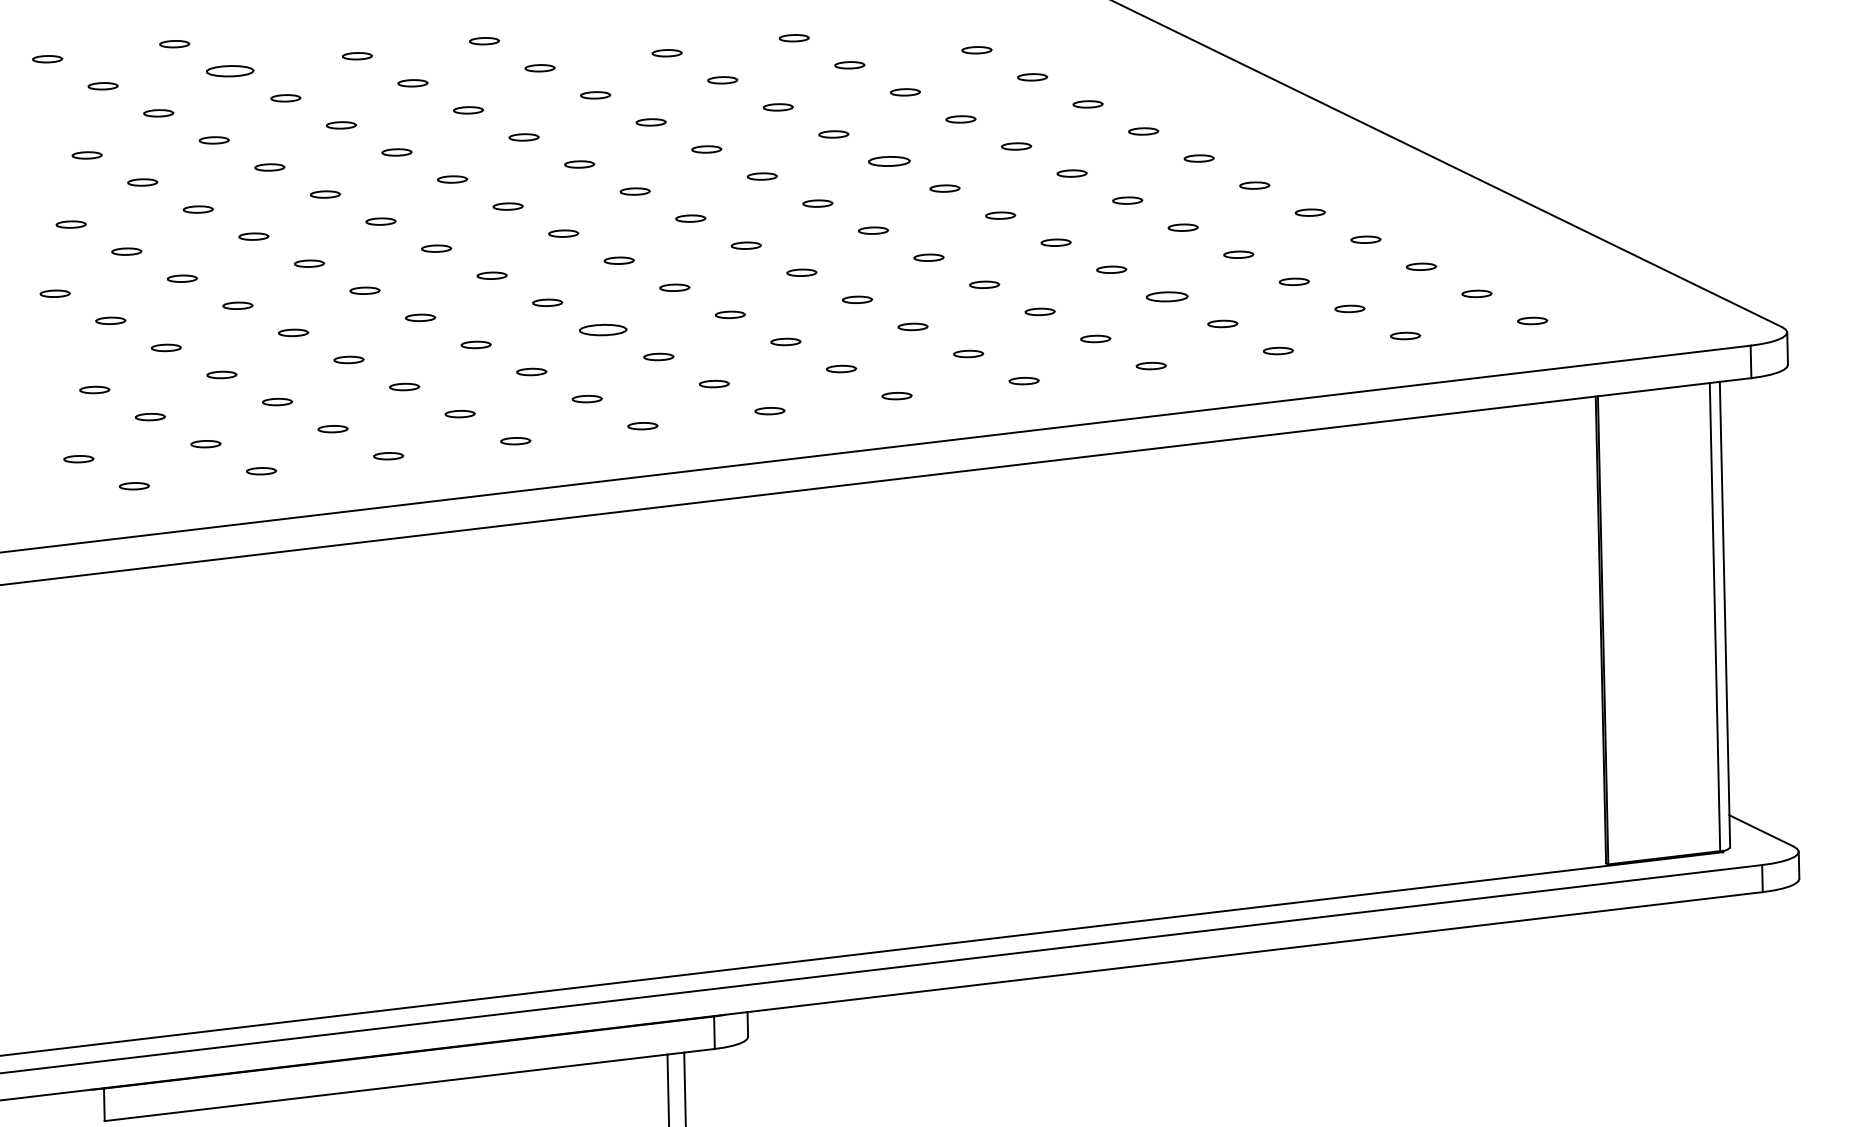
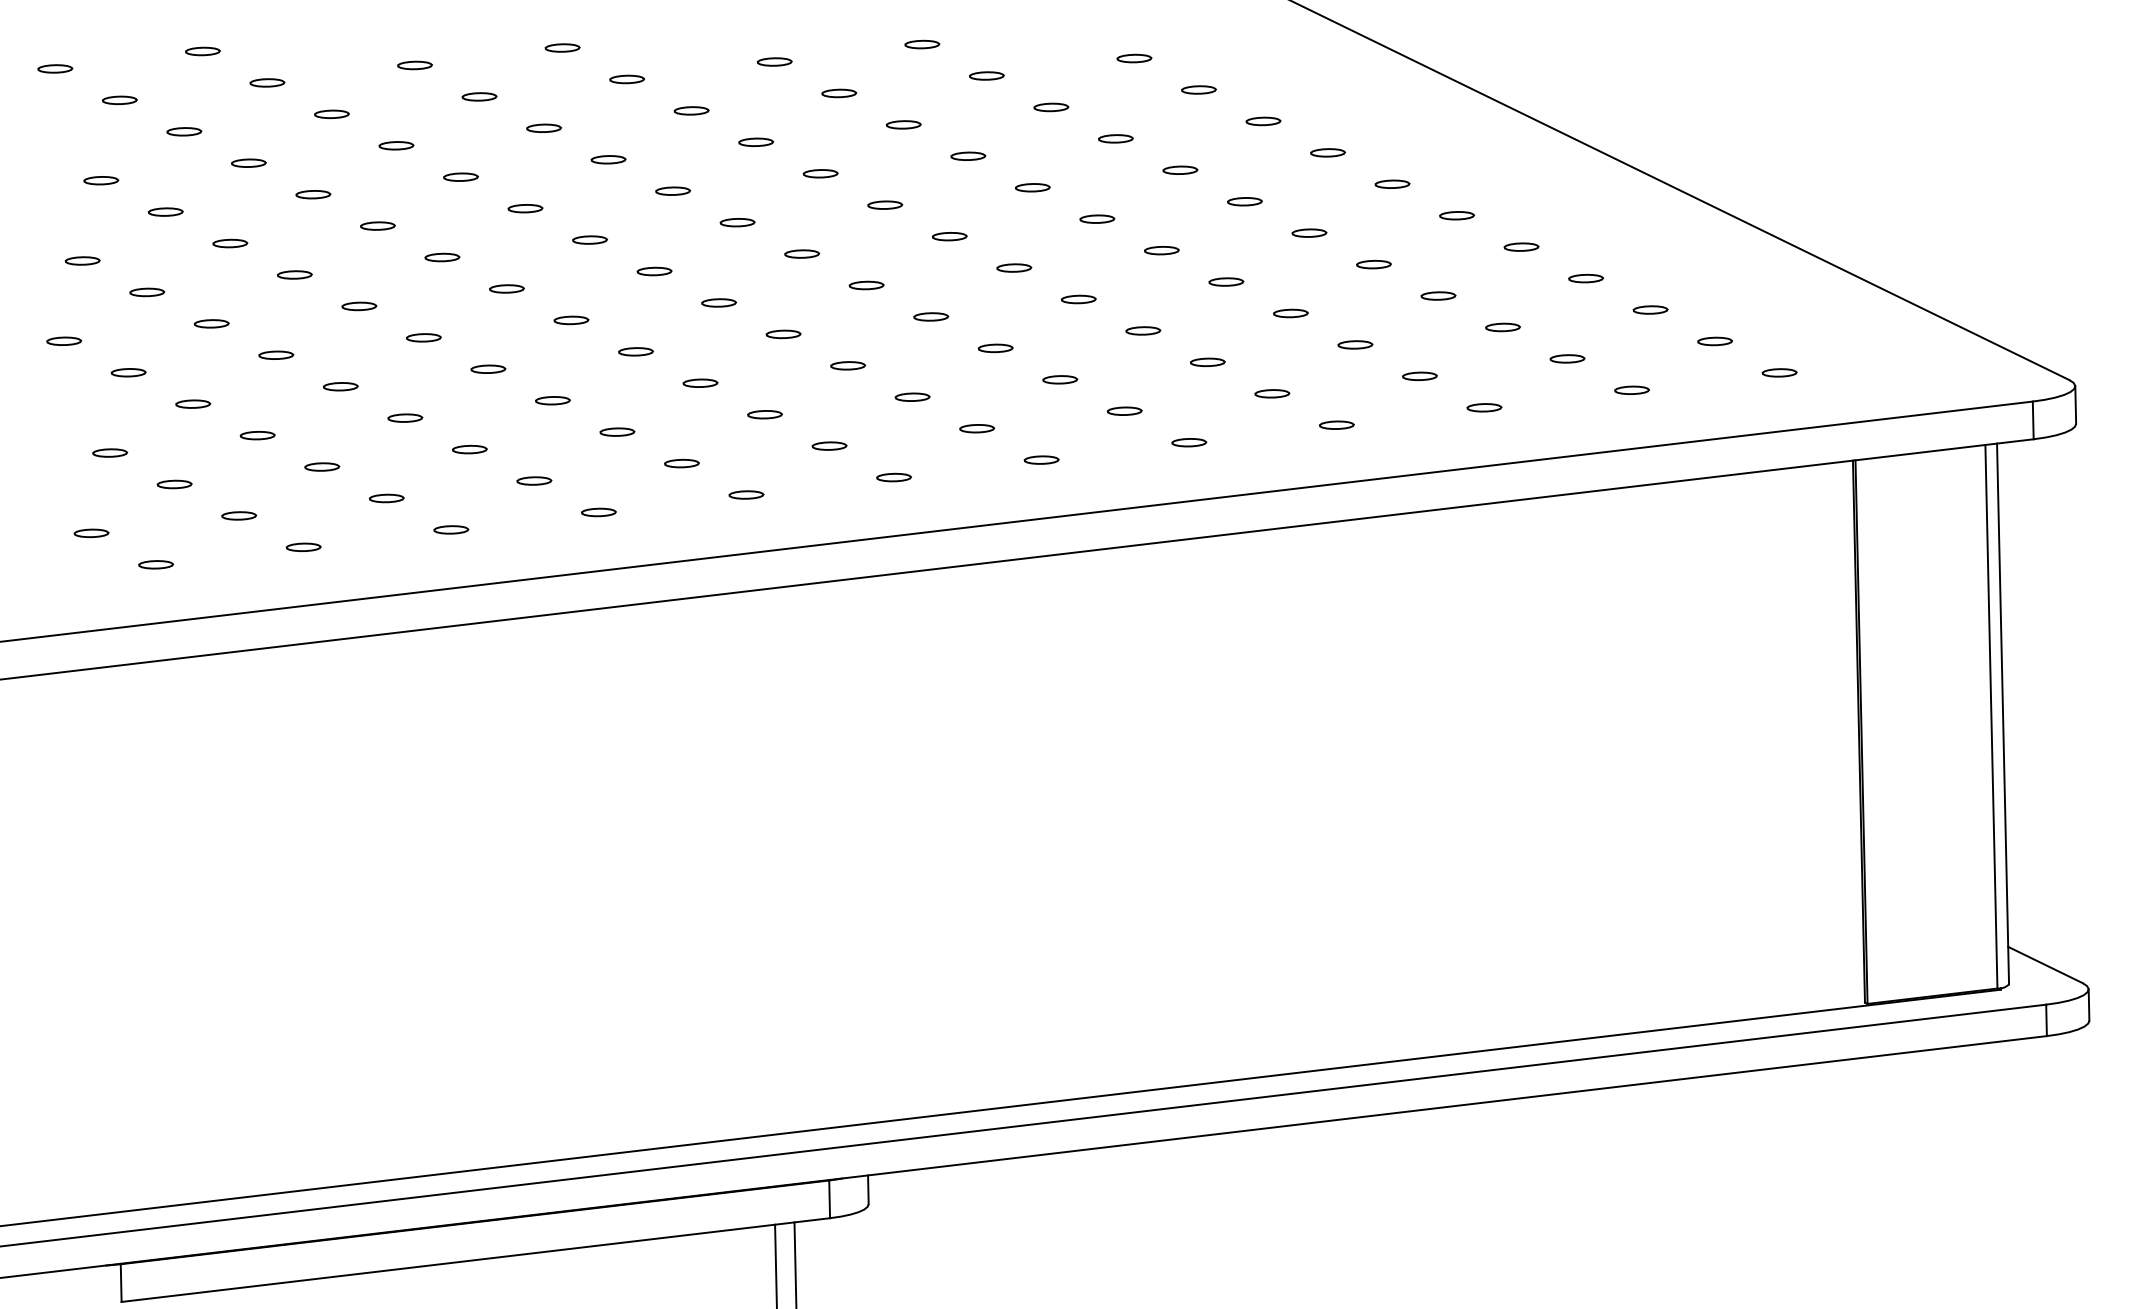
part: (230, 70) -> (267, 82), size x0.62
part: (889, 161) -> (1032, 187), size x0.71
part: (1167, 296) -> (1355, 344), size x0.71
part: (603, 329) -> (700, 382), size x0.62

